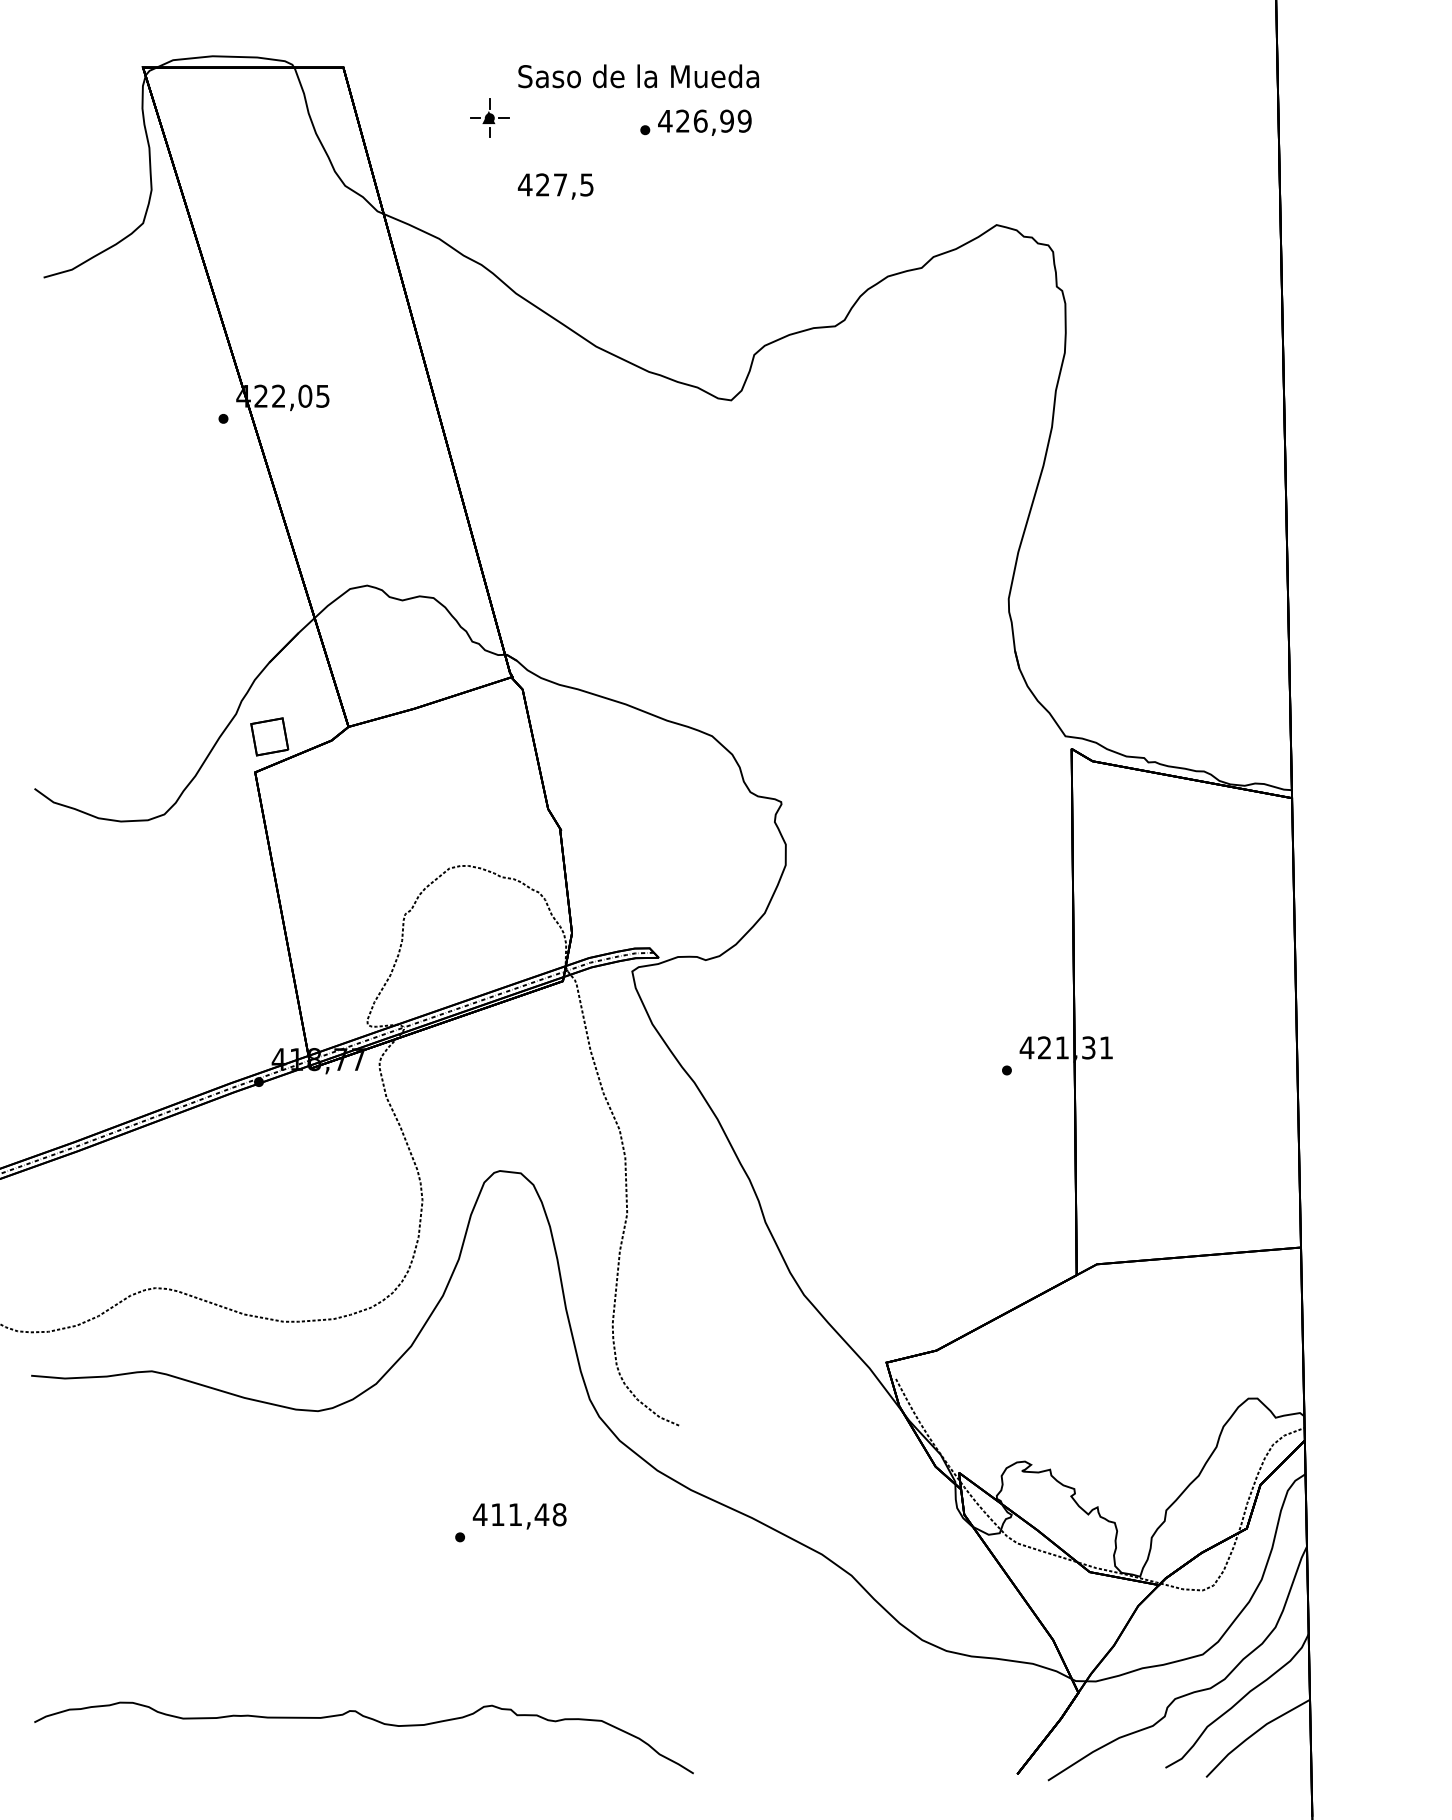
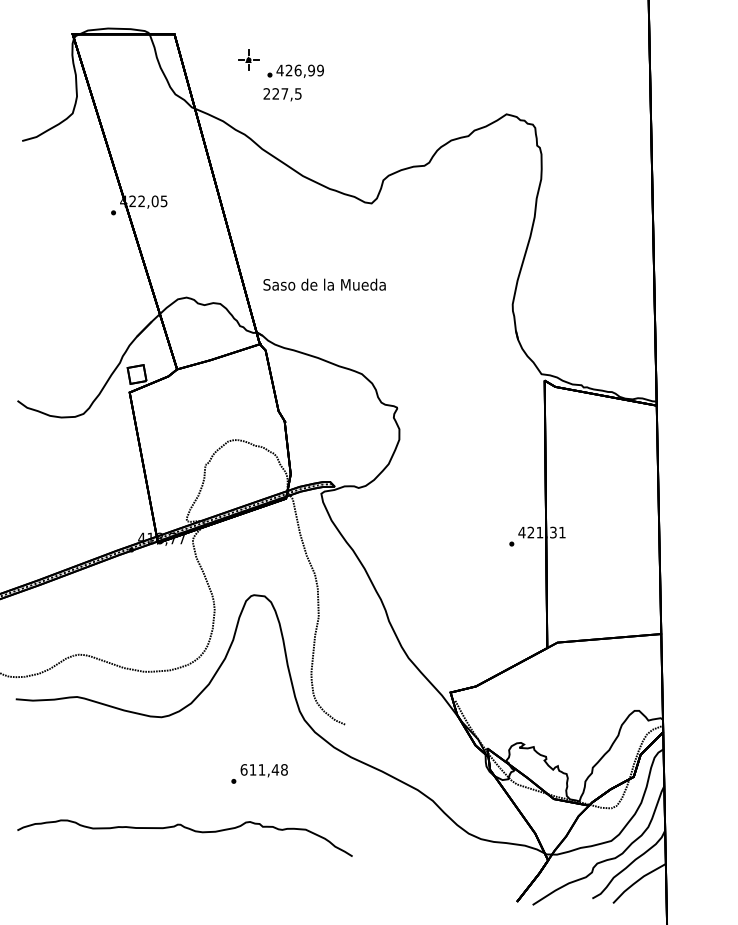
text: (638, 75) -> (324, 284), moved
text: (695, 121) -> (295, 70), moved
text: (524, 184) -> (266, 93), 427,5 -> 227,5
text: (479, 1513) -> (243, 769), 411,48 -> 611,48
curve: (368, 1720) -> (187, 829), moved

